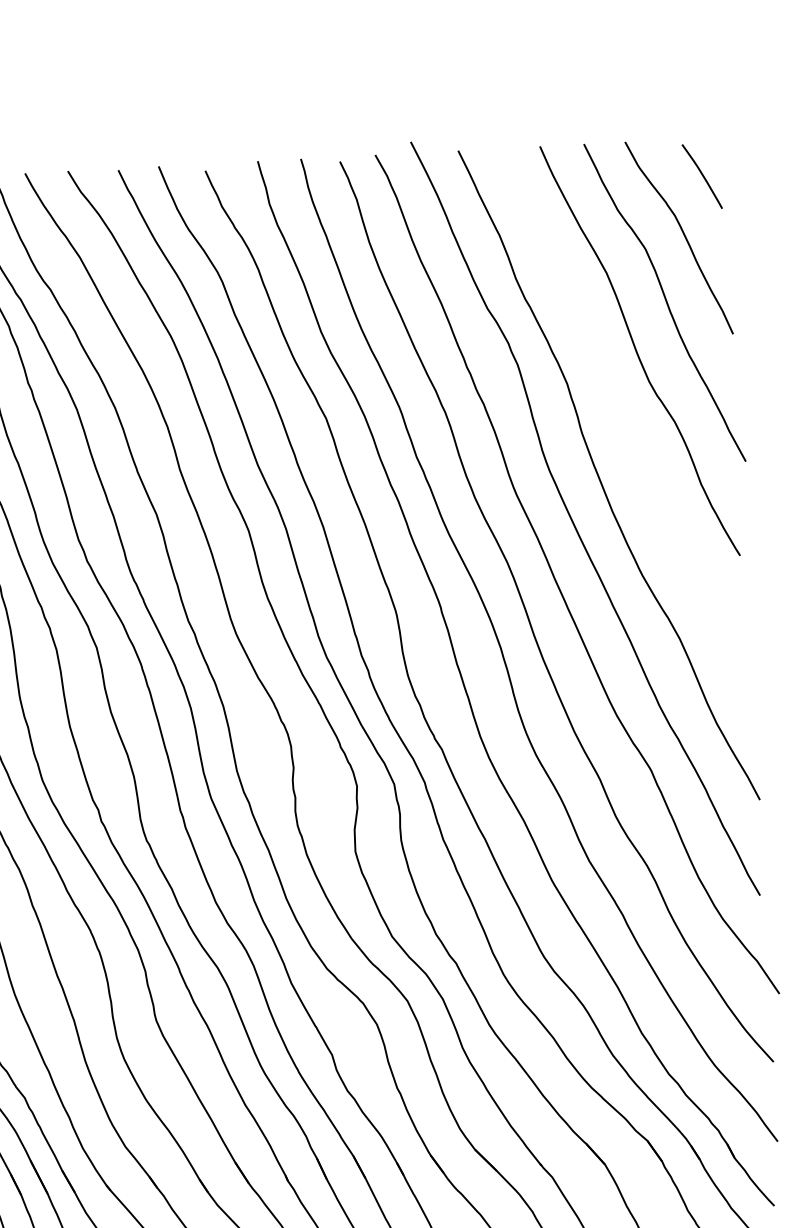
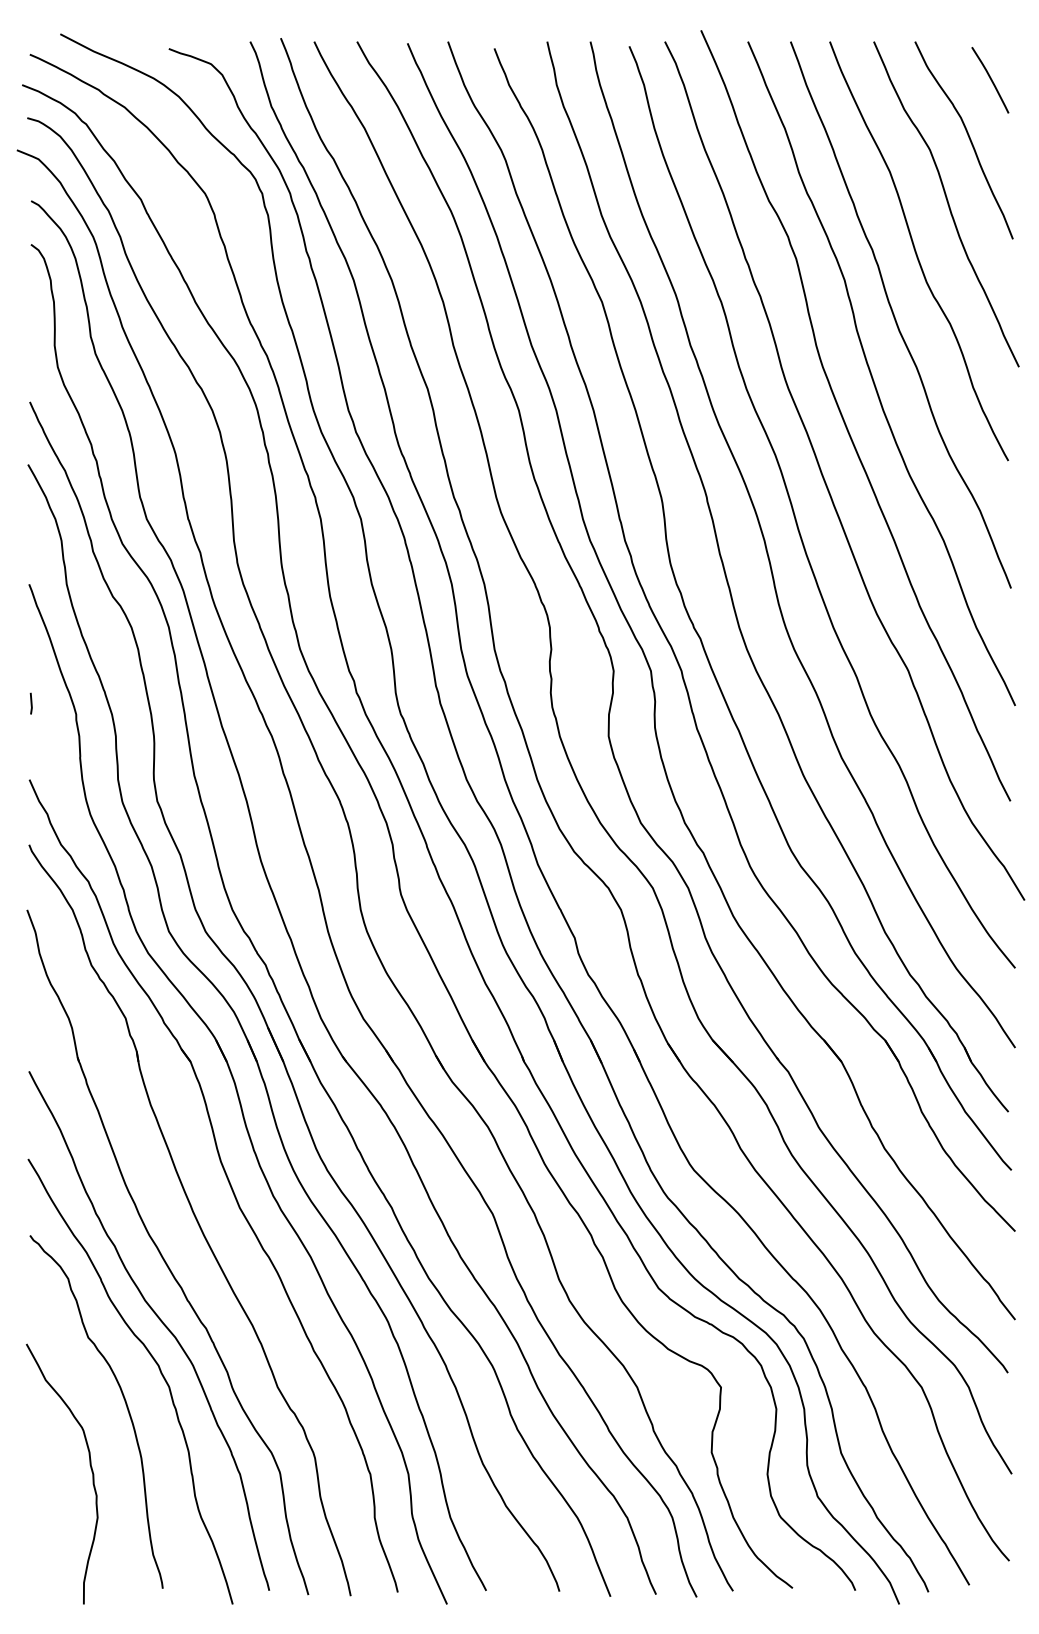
curve: (619, 417) -> (895, 316), added

